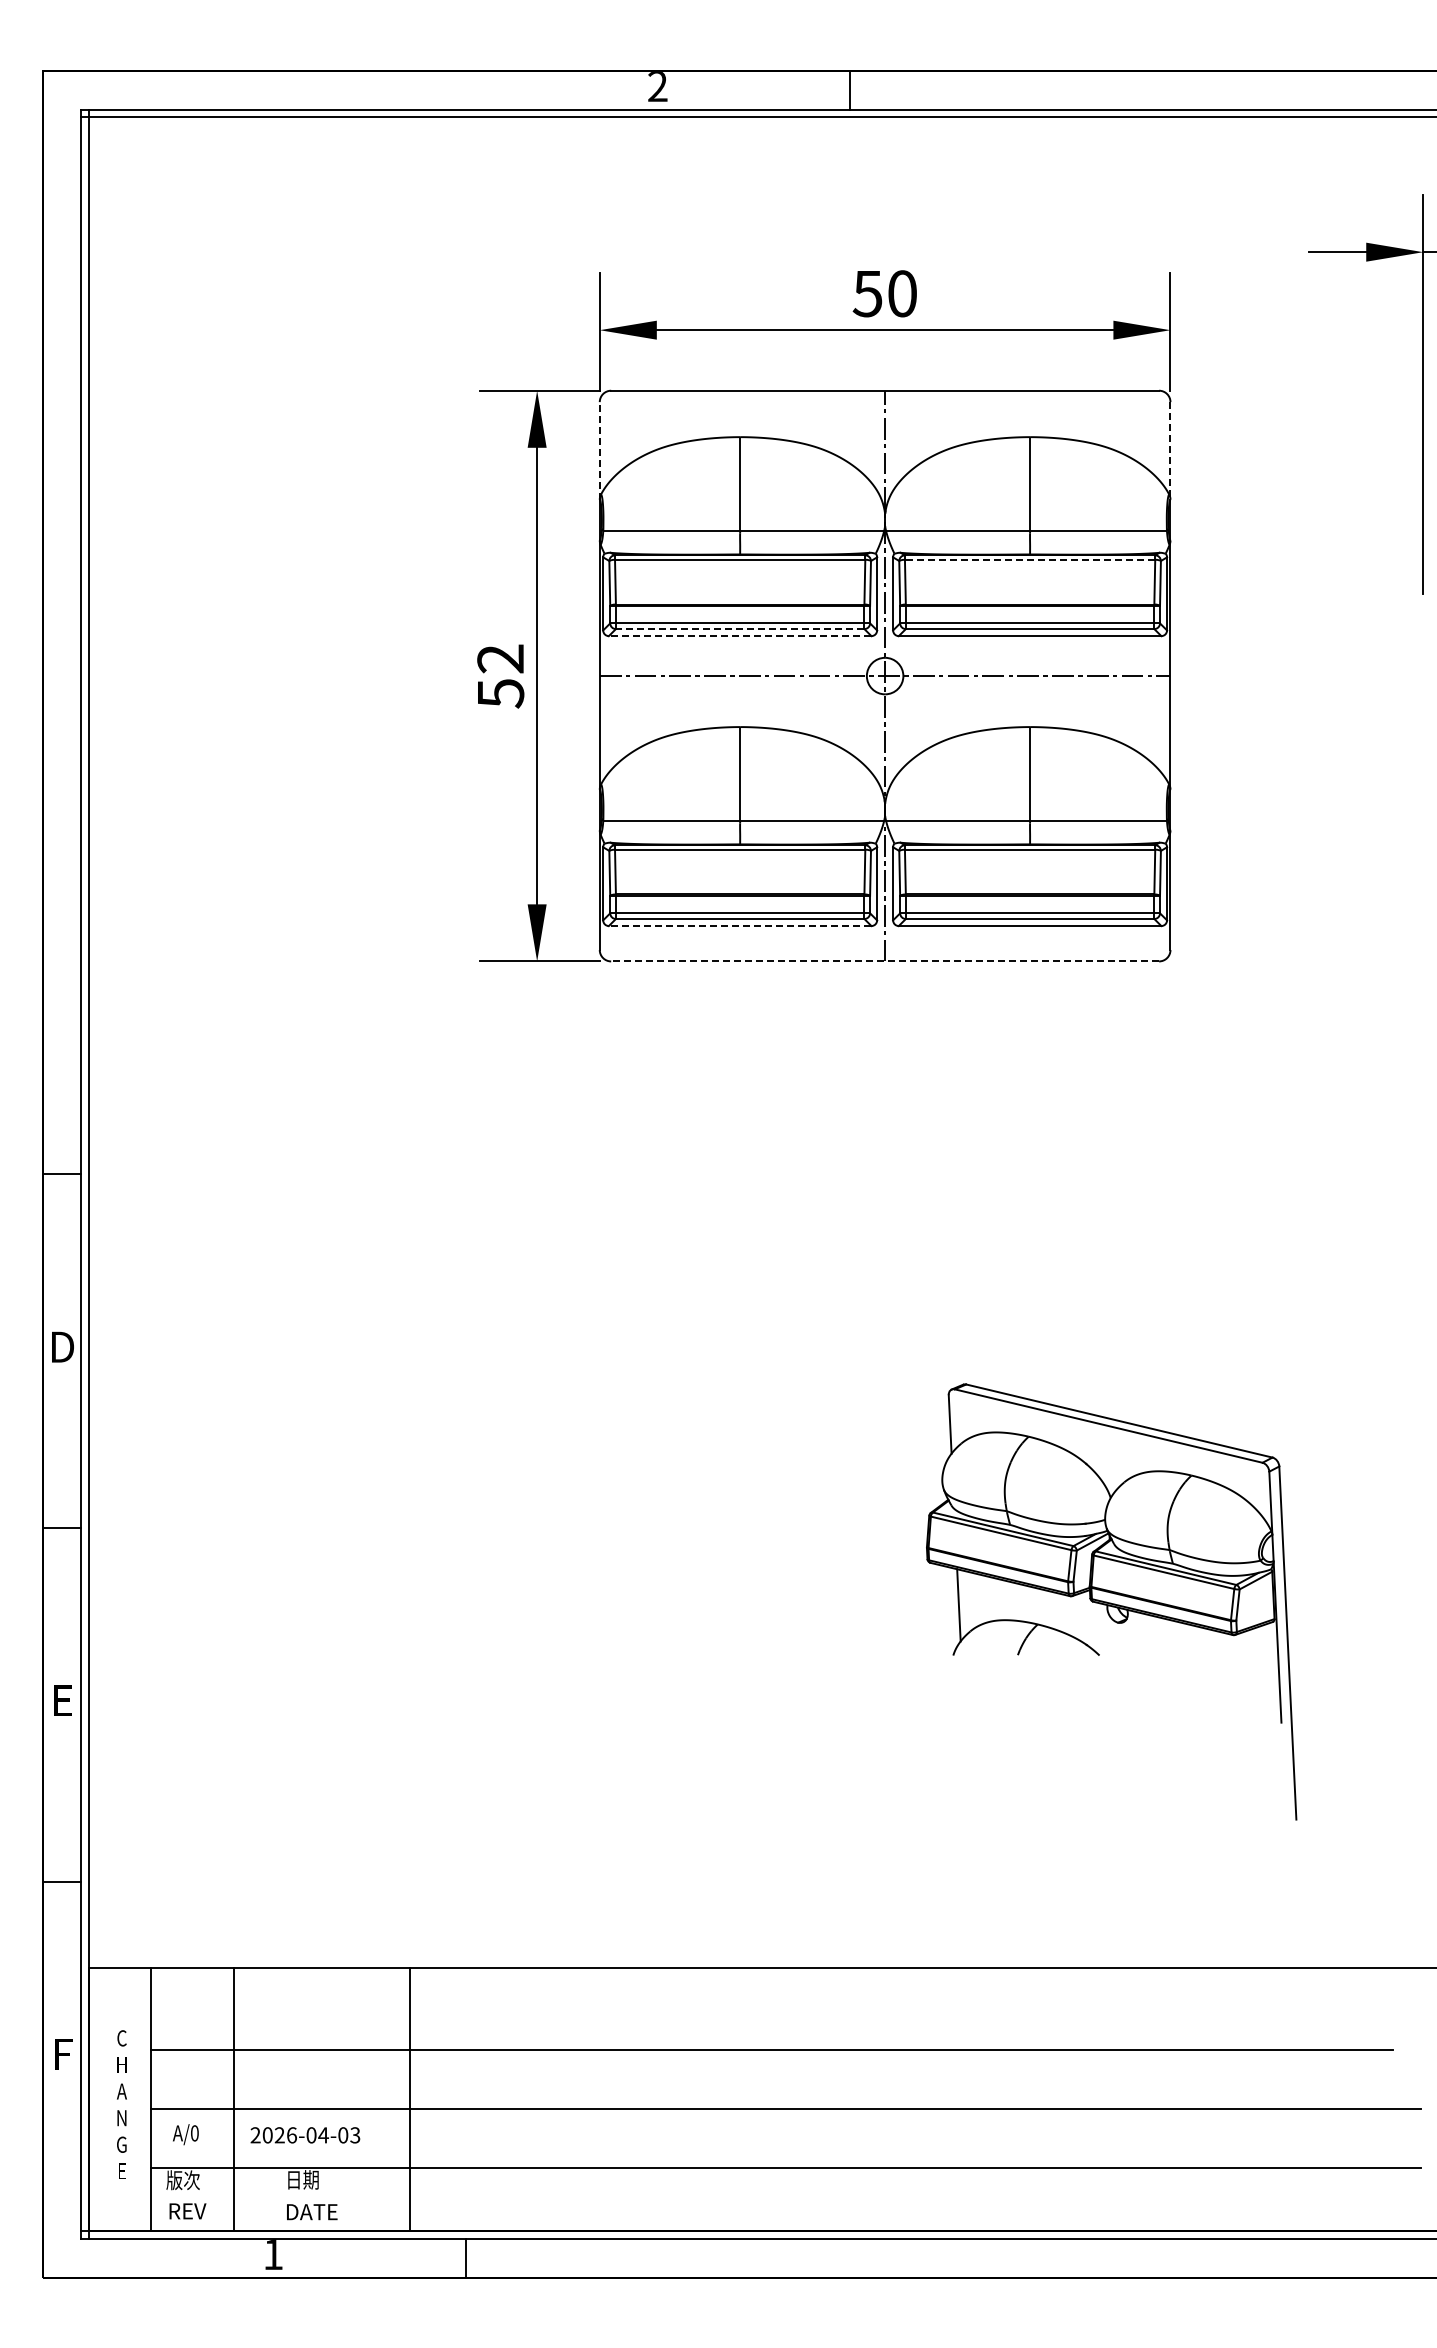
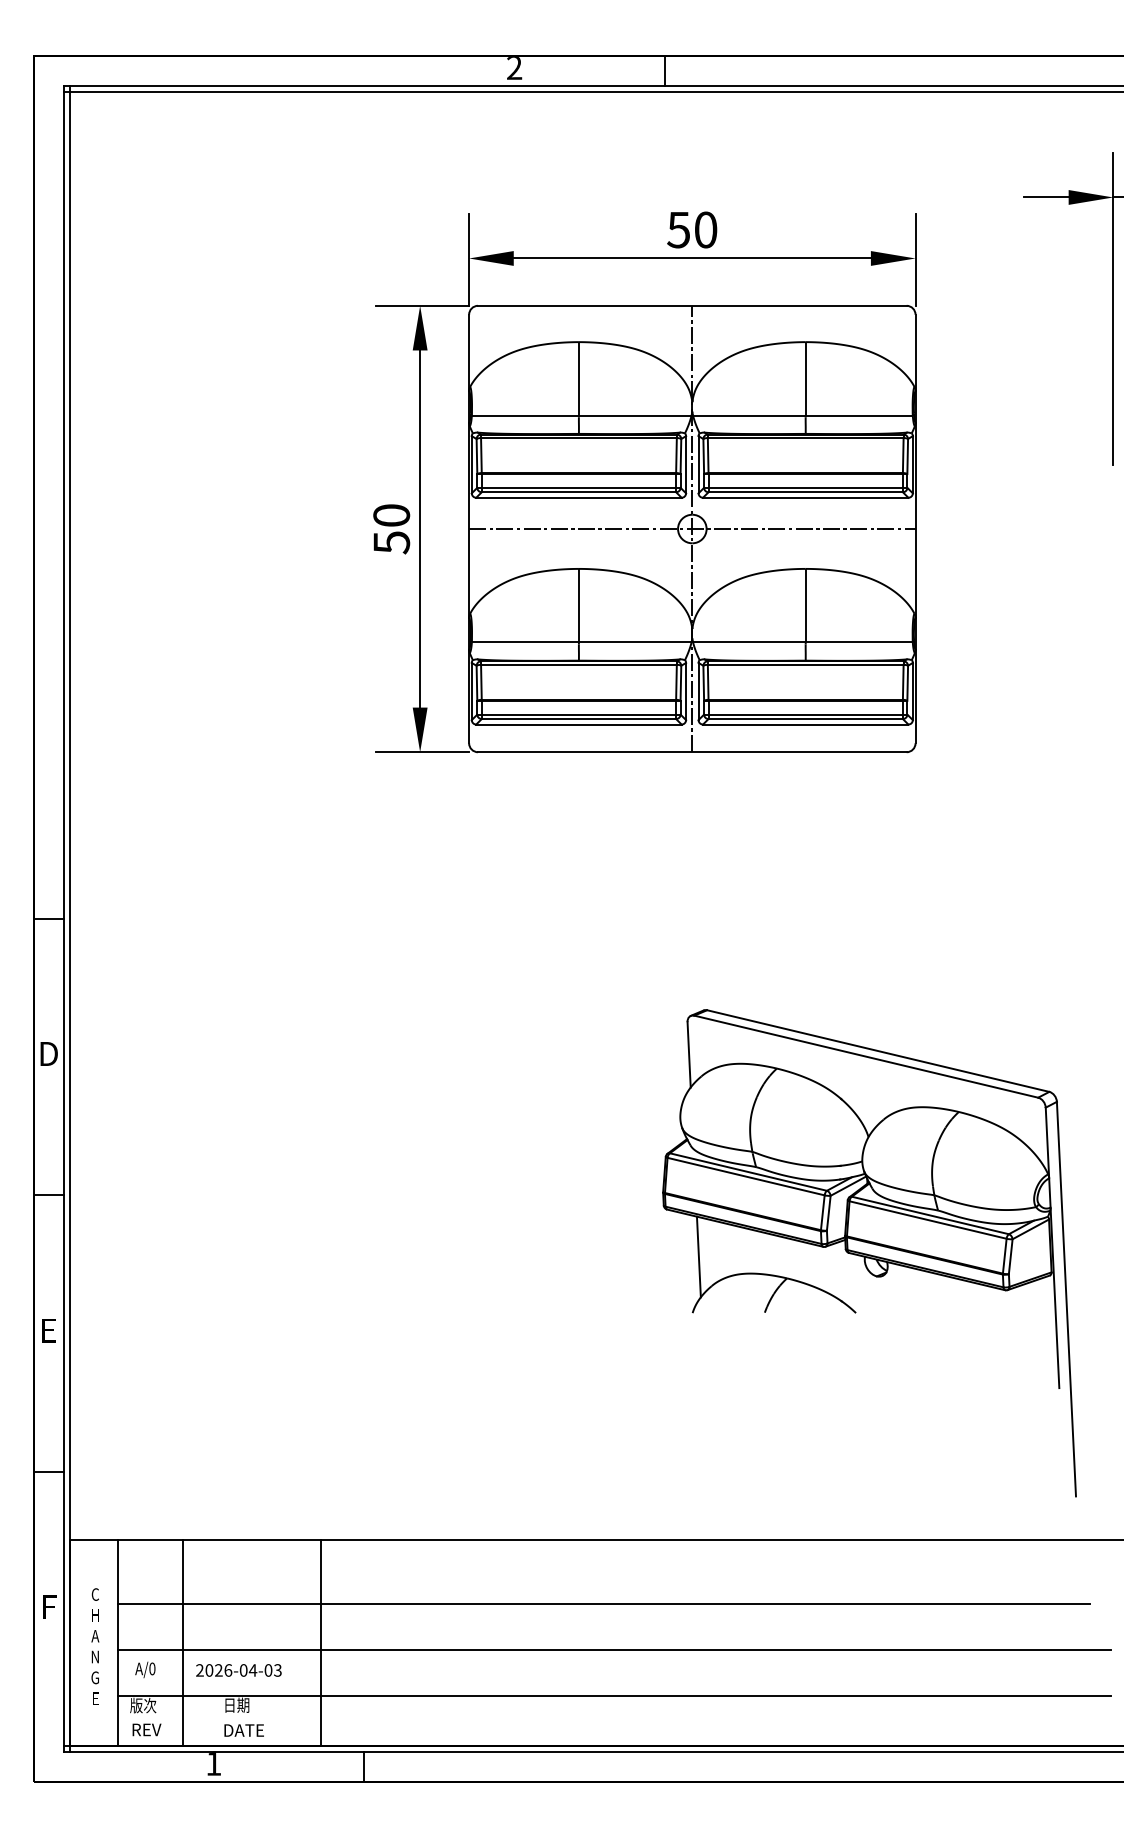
line: (599, 450) -> (468, 352), dashed -> solid
line: (1170, 450) -> (915, 352), dashed -> solid
line: (1029, 559) -> (805, 437), dashed -> solid
line: (739, 629) -> (578, 492), dashed -> solid
line: (739, 636) -> (578, 498), dashed -> solid
text: (500, 658) -> (391, 515), 52 -> 50
line: (739, 926) -> (578, 724), dashed -> solid
line: (885, 961) -> (692, 752), dashed -> solid
part: (1111, 1601) -> (869, 1252), size x1.43

